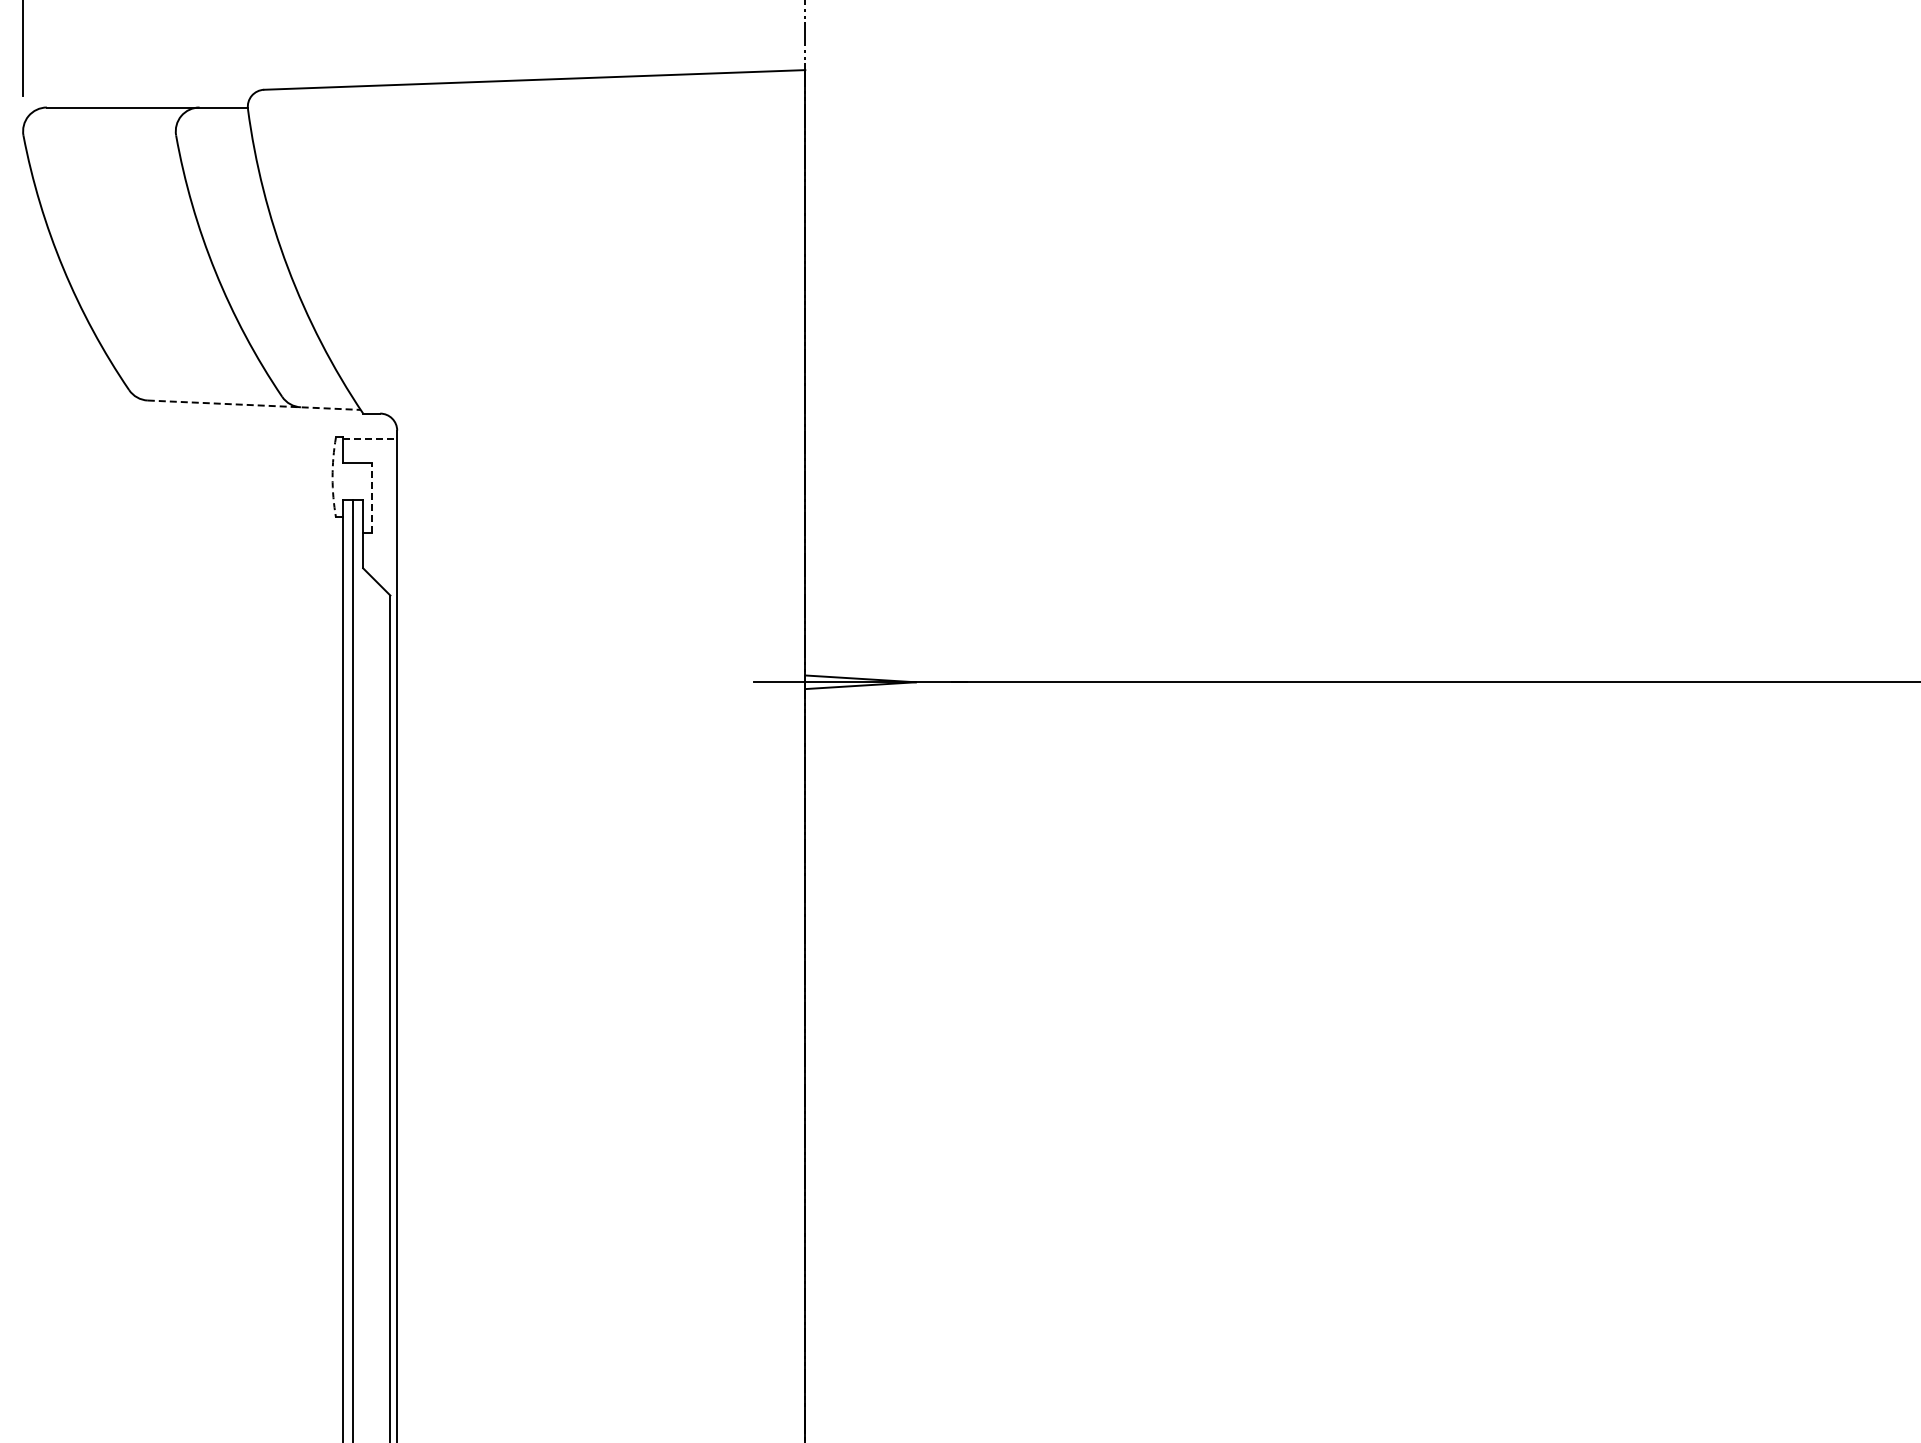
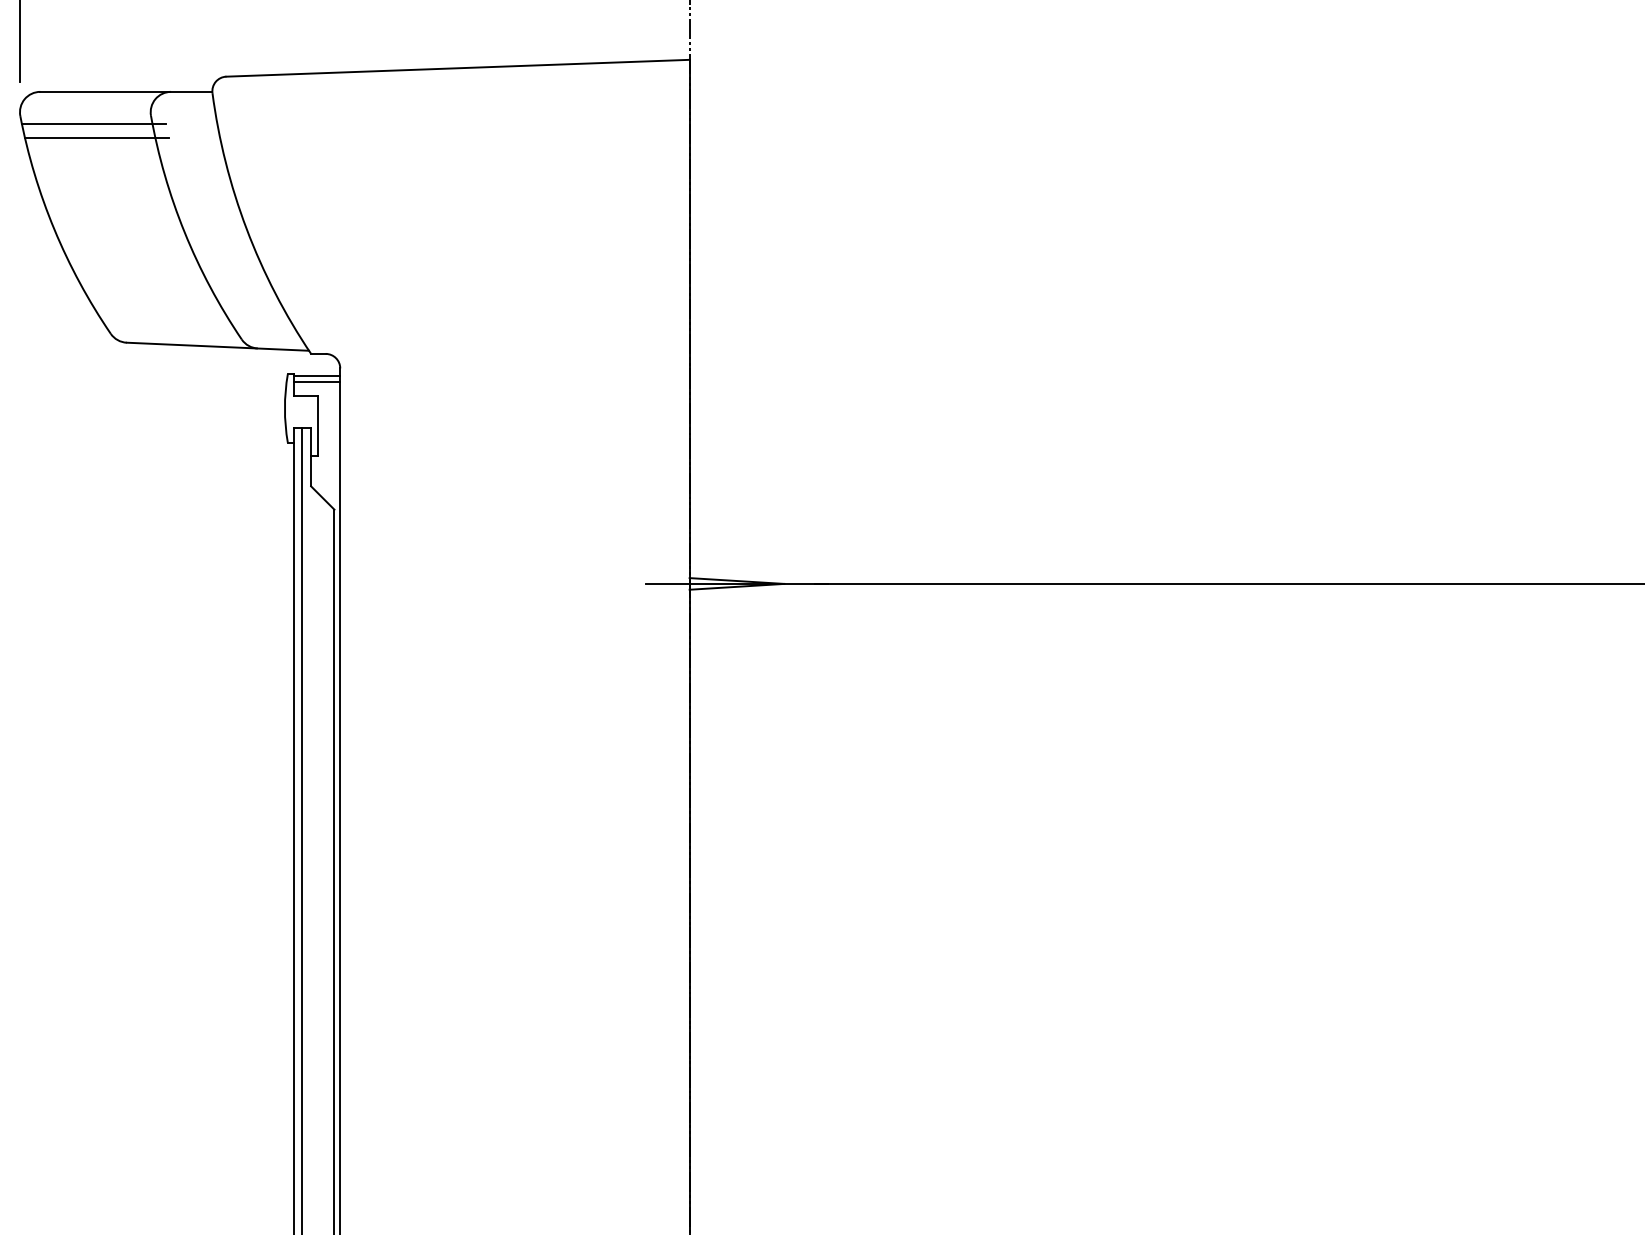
line: (109, 144) -> (93, 123), added
line: (113, 161) -> (97, 138), added
line: (254, 405) -> (218, 346), dashed -> solid
line: (370, 439) -> (317, 376), dashed -> solid
line: (369, 445) -> (316, 381), added
arc: (332, 477) -> (284, 408), dashed -> solid
line: (371, 497) -> (318, 425), dashed -> solid

